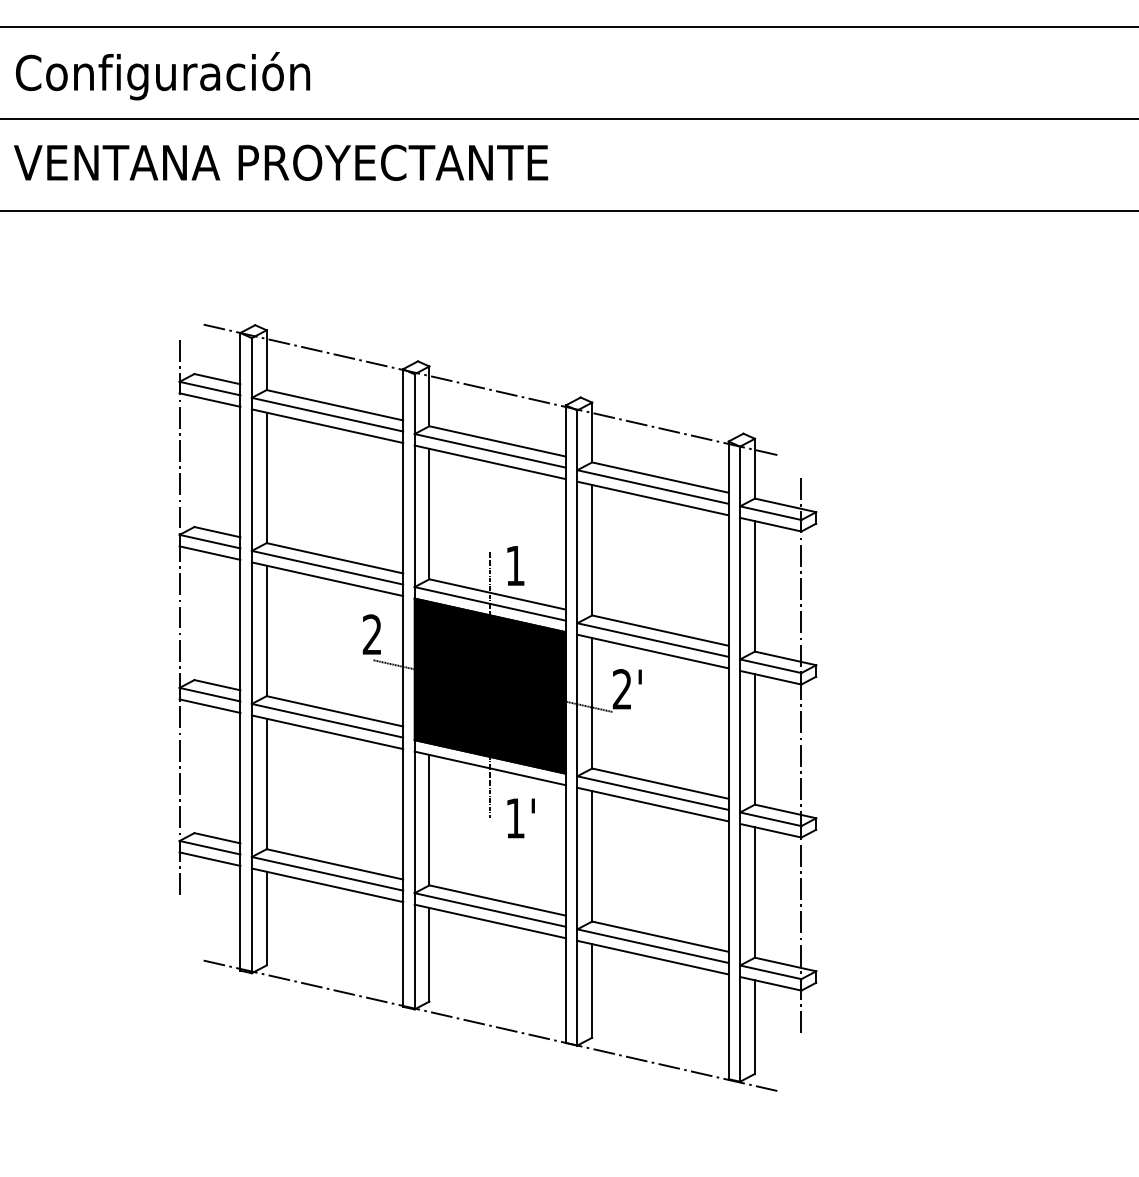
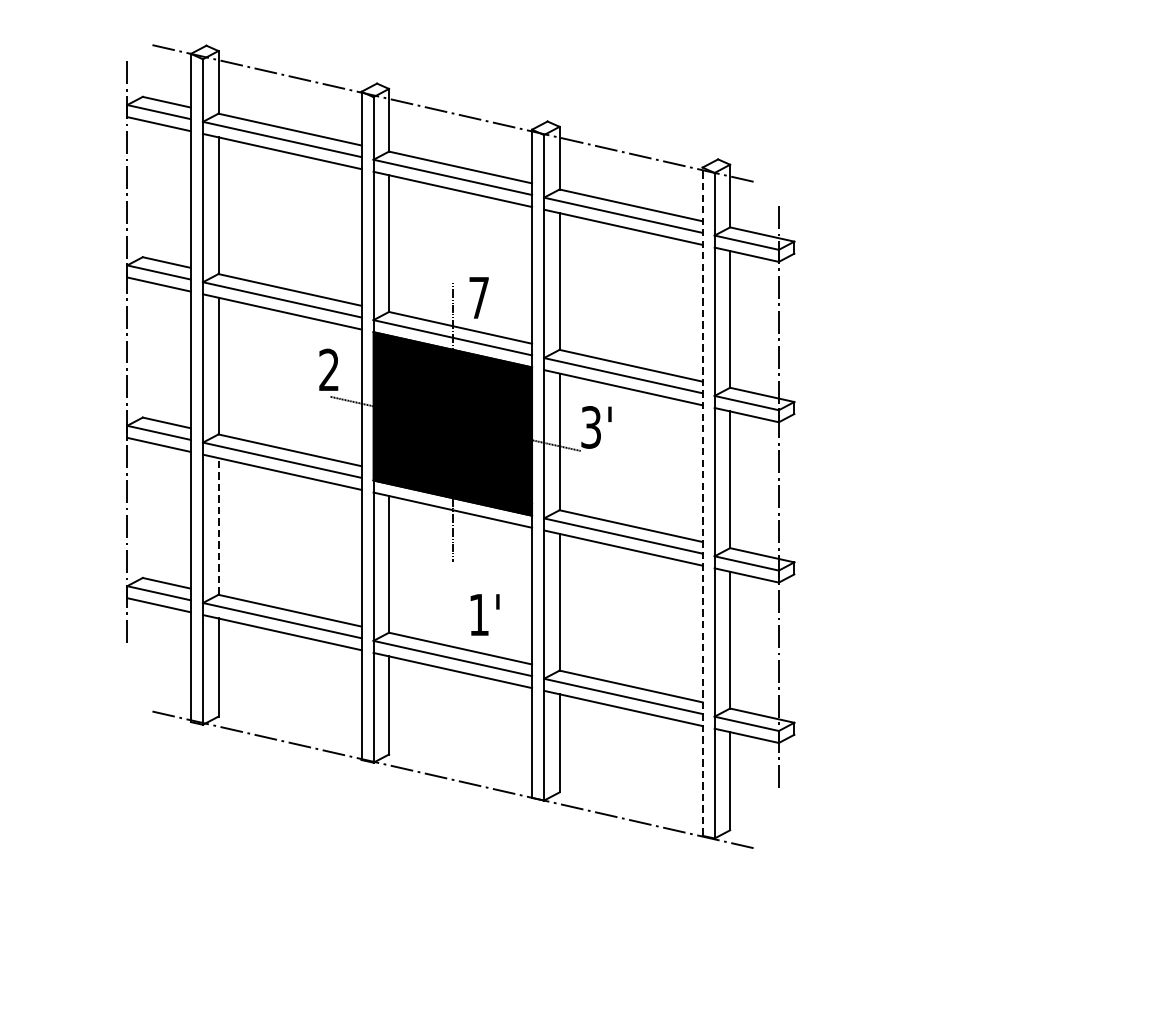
text: (515, 565) -> (479, 297), 1 -> 7
text: (621, 689) -> (590, 427), 2' -> 3'
line: (728, 760) -> (702, 501), solid -> dashed
line: (266, 783) -> (218, 525), solid -> dashed
text: (520, 818) -> (484, 615), moved

